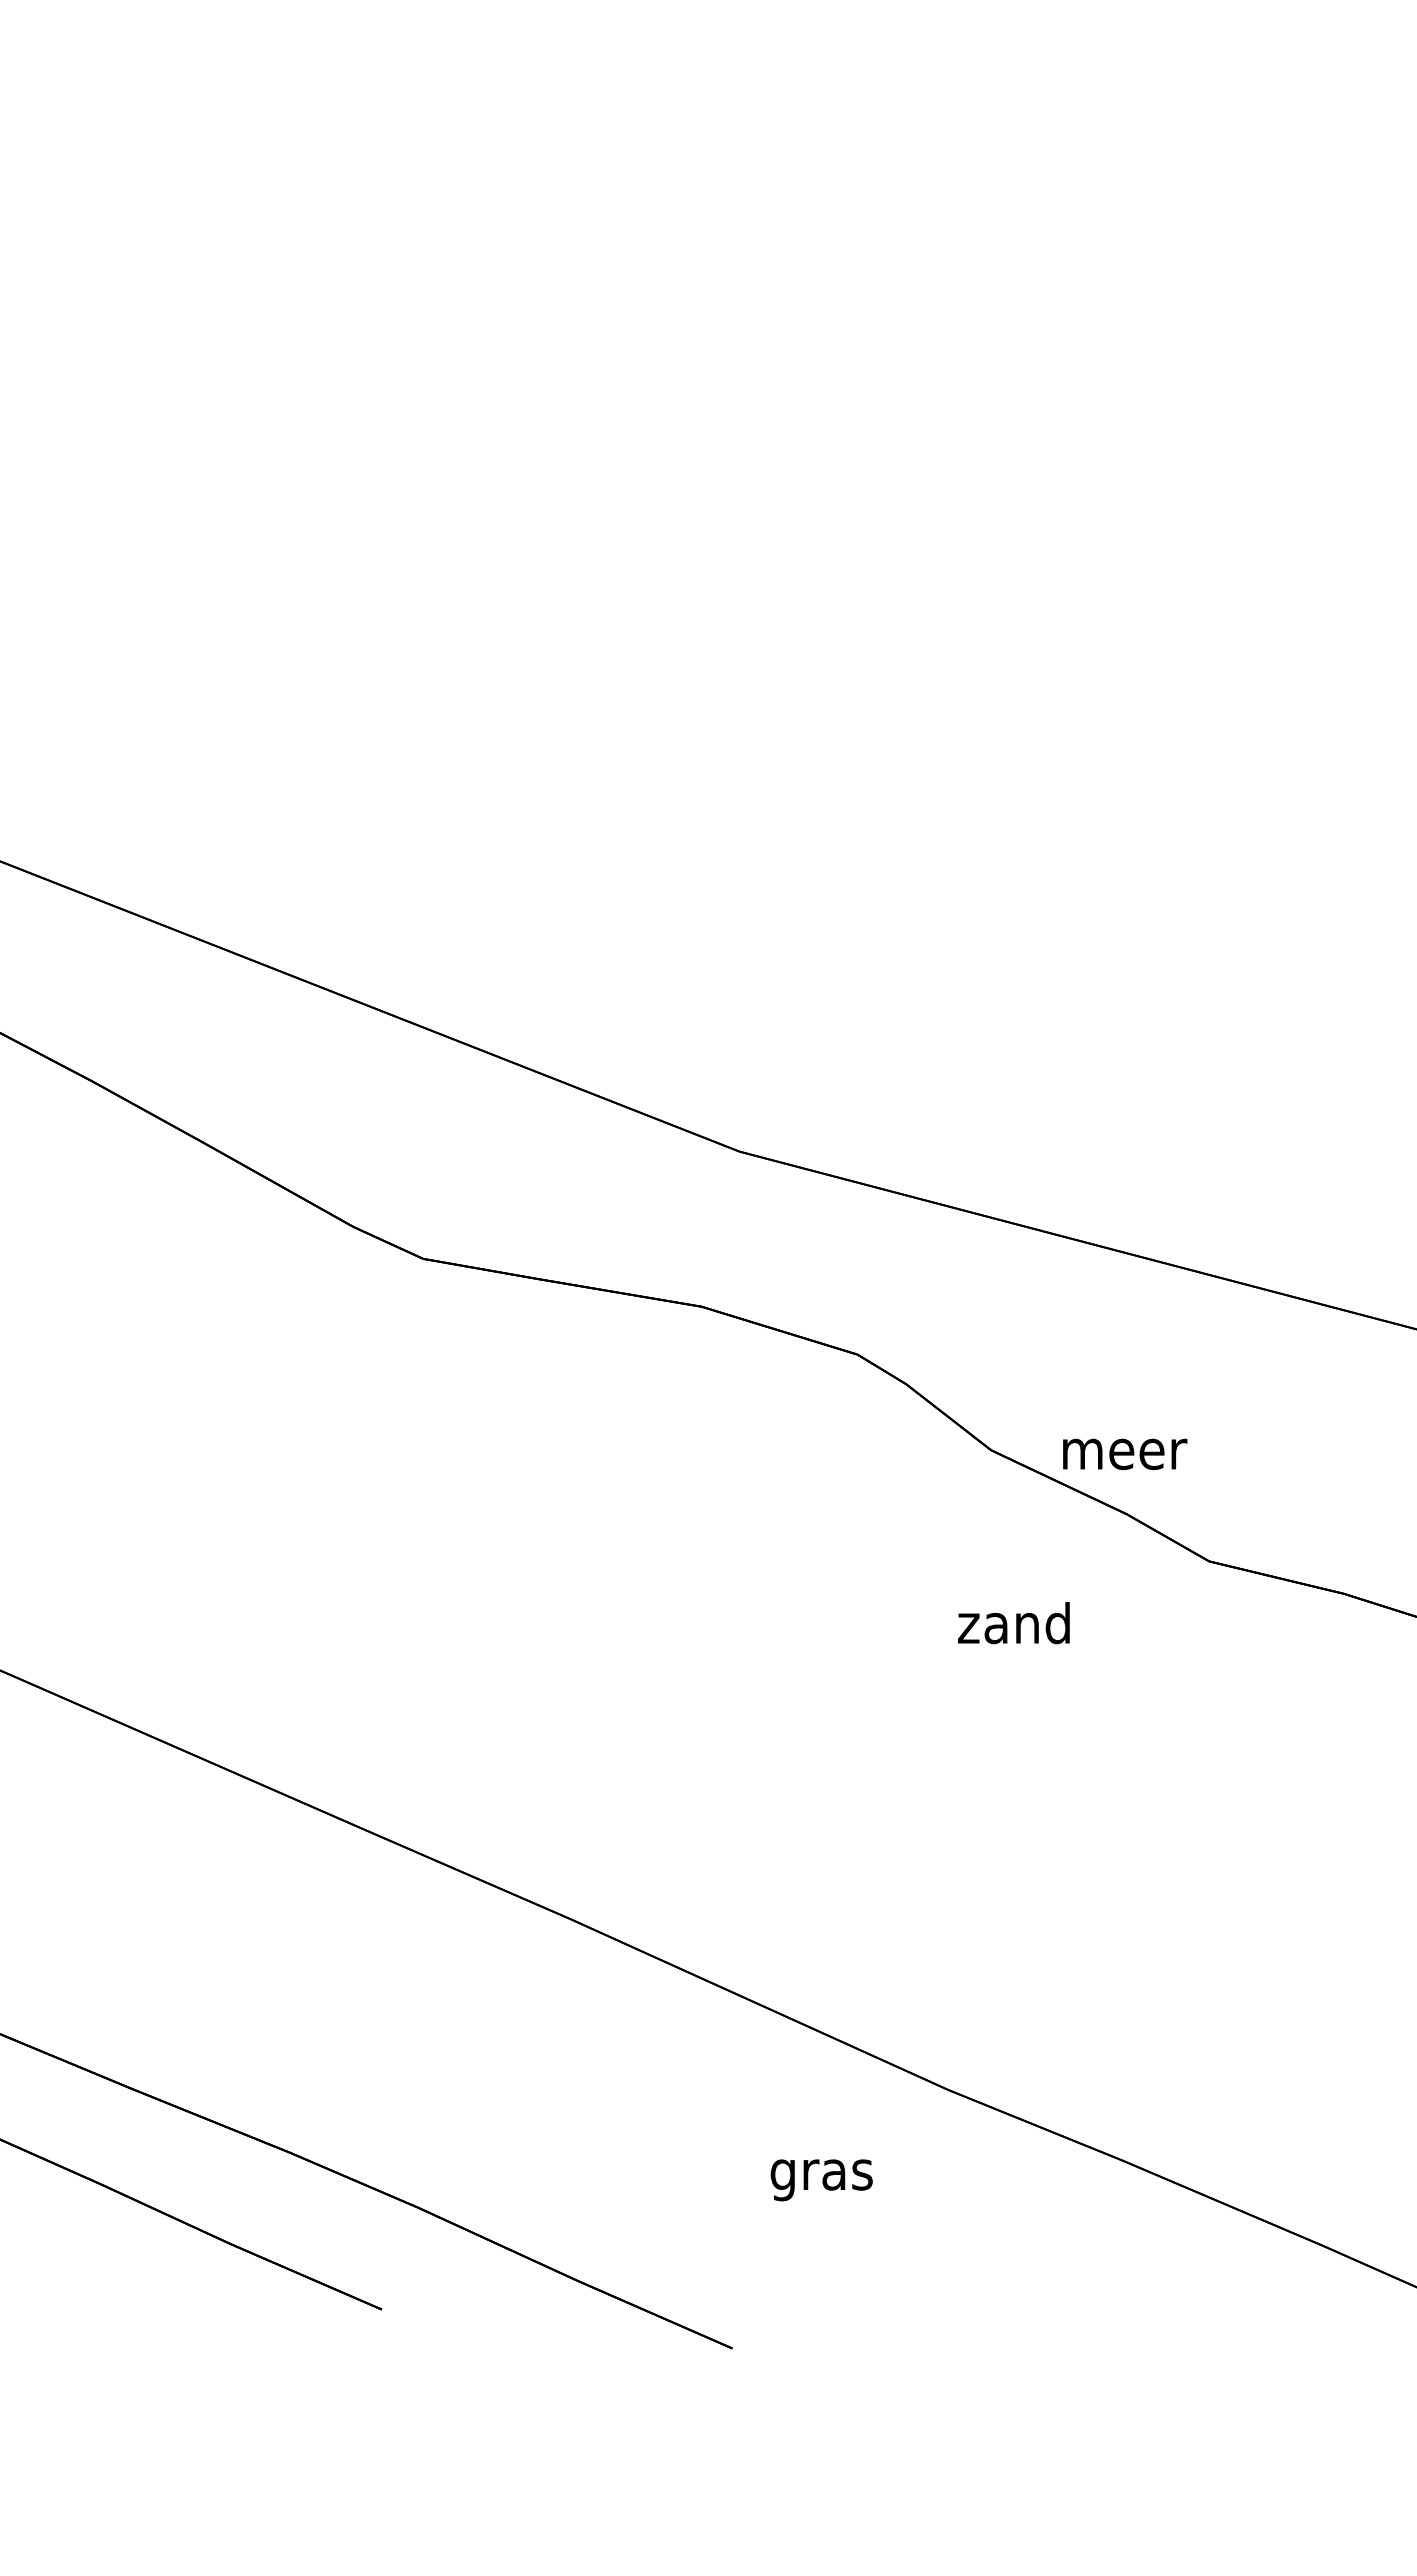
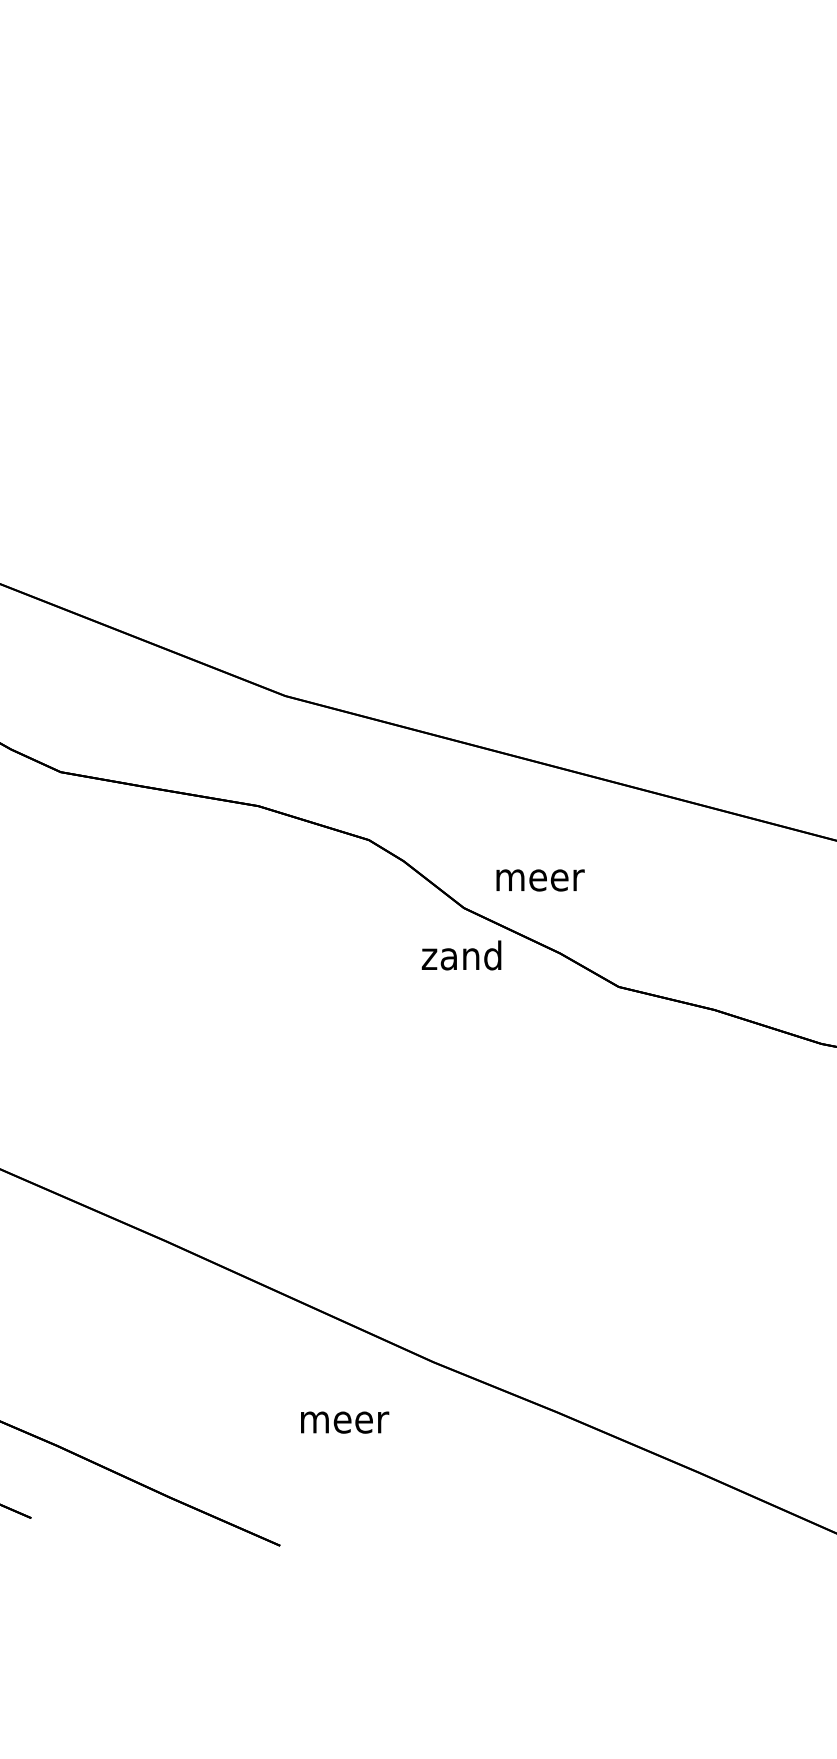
text: (1125, 1454) -> (540, 880), moved
text: (1013, 1623) -> (461, 955), moved
text: (823, 2180) -> (344, 1426), gras -> meer

